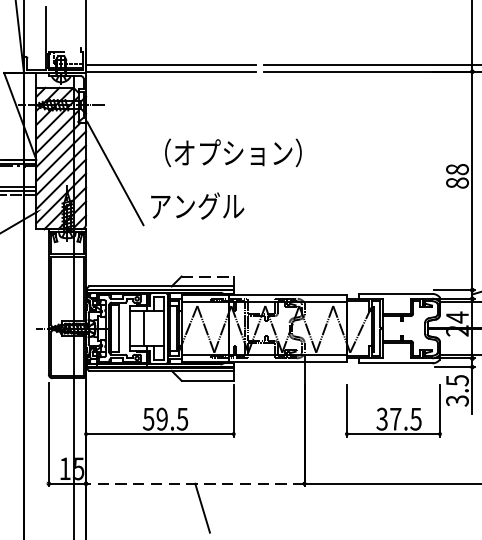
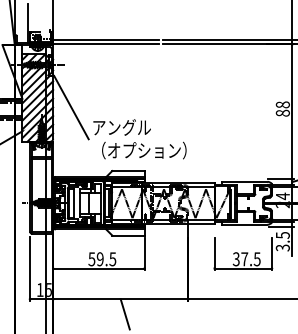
text: (233, 152) -> (144, 150), moved
line: (207, 277) -> (128, 171), dashed -> solid
line: (194, 484) -> (120, 299), dashed -> solid

